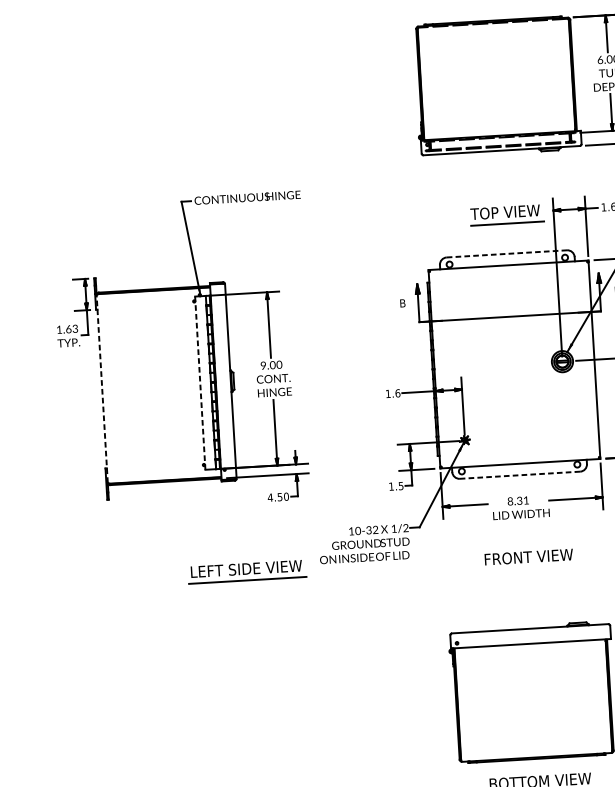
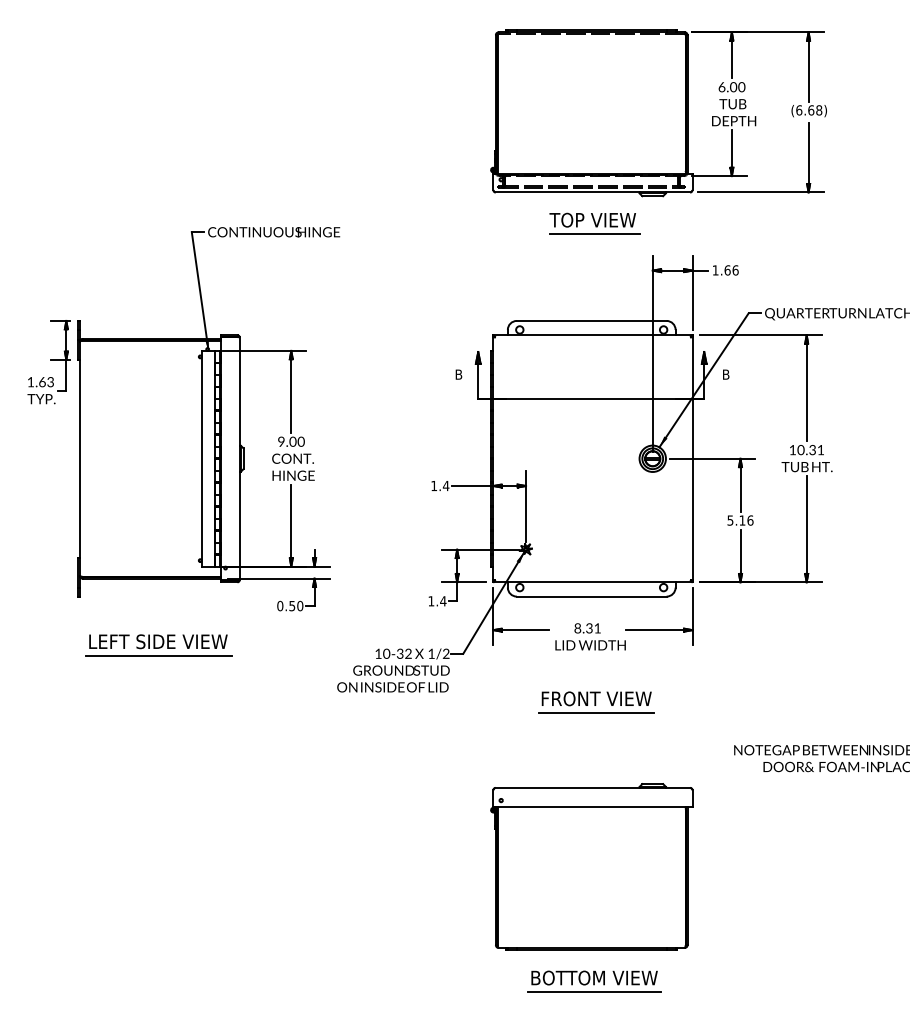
part: (506, 214) -> (594, 223), moved
line: (506, 253) -> (591, 320), dashed -> solid
line: (200, 382) -> (201, 458), dashed -> solid
line: (102, 388) -> (79, 458), dashed -> solid
text: (397, 393) -> (445, 485), 1.6 -> 1.4
line: (519, 475) -> (591, 596), dashed -> solid
text: (401, 486) -> (443, 601), 1.5 -> 1.4
text: (270, 497) -> (280, 605), 4.50 -> 0.50
line: (529, 568) -> (596, 713), added
part: (246, 571) -> (158, 645), moved

